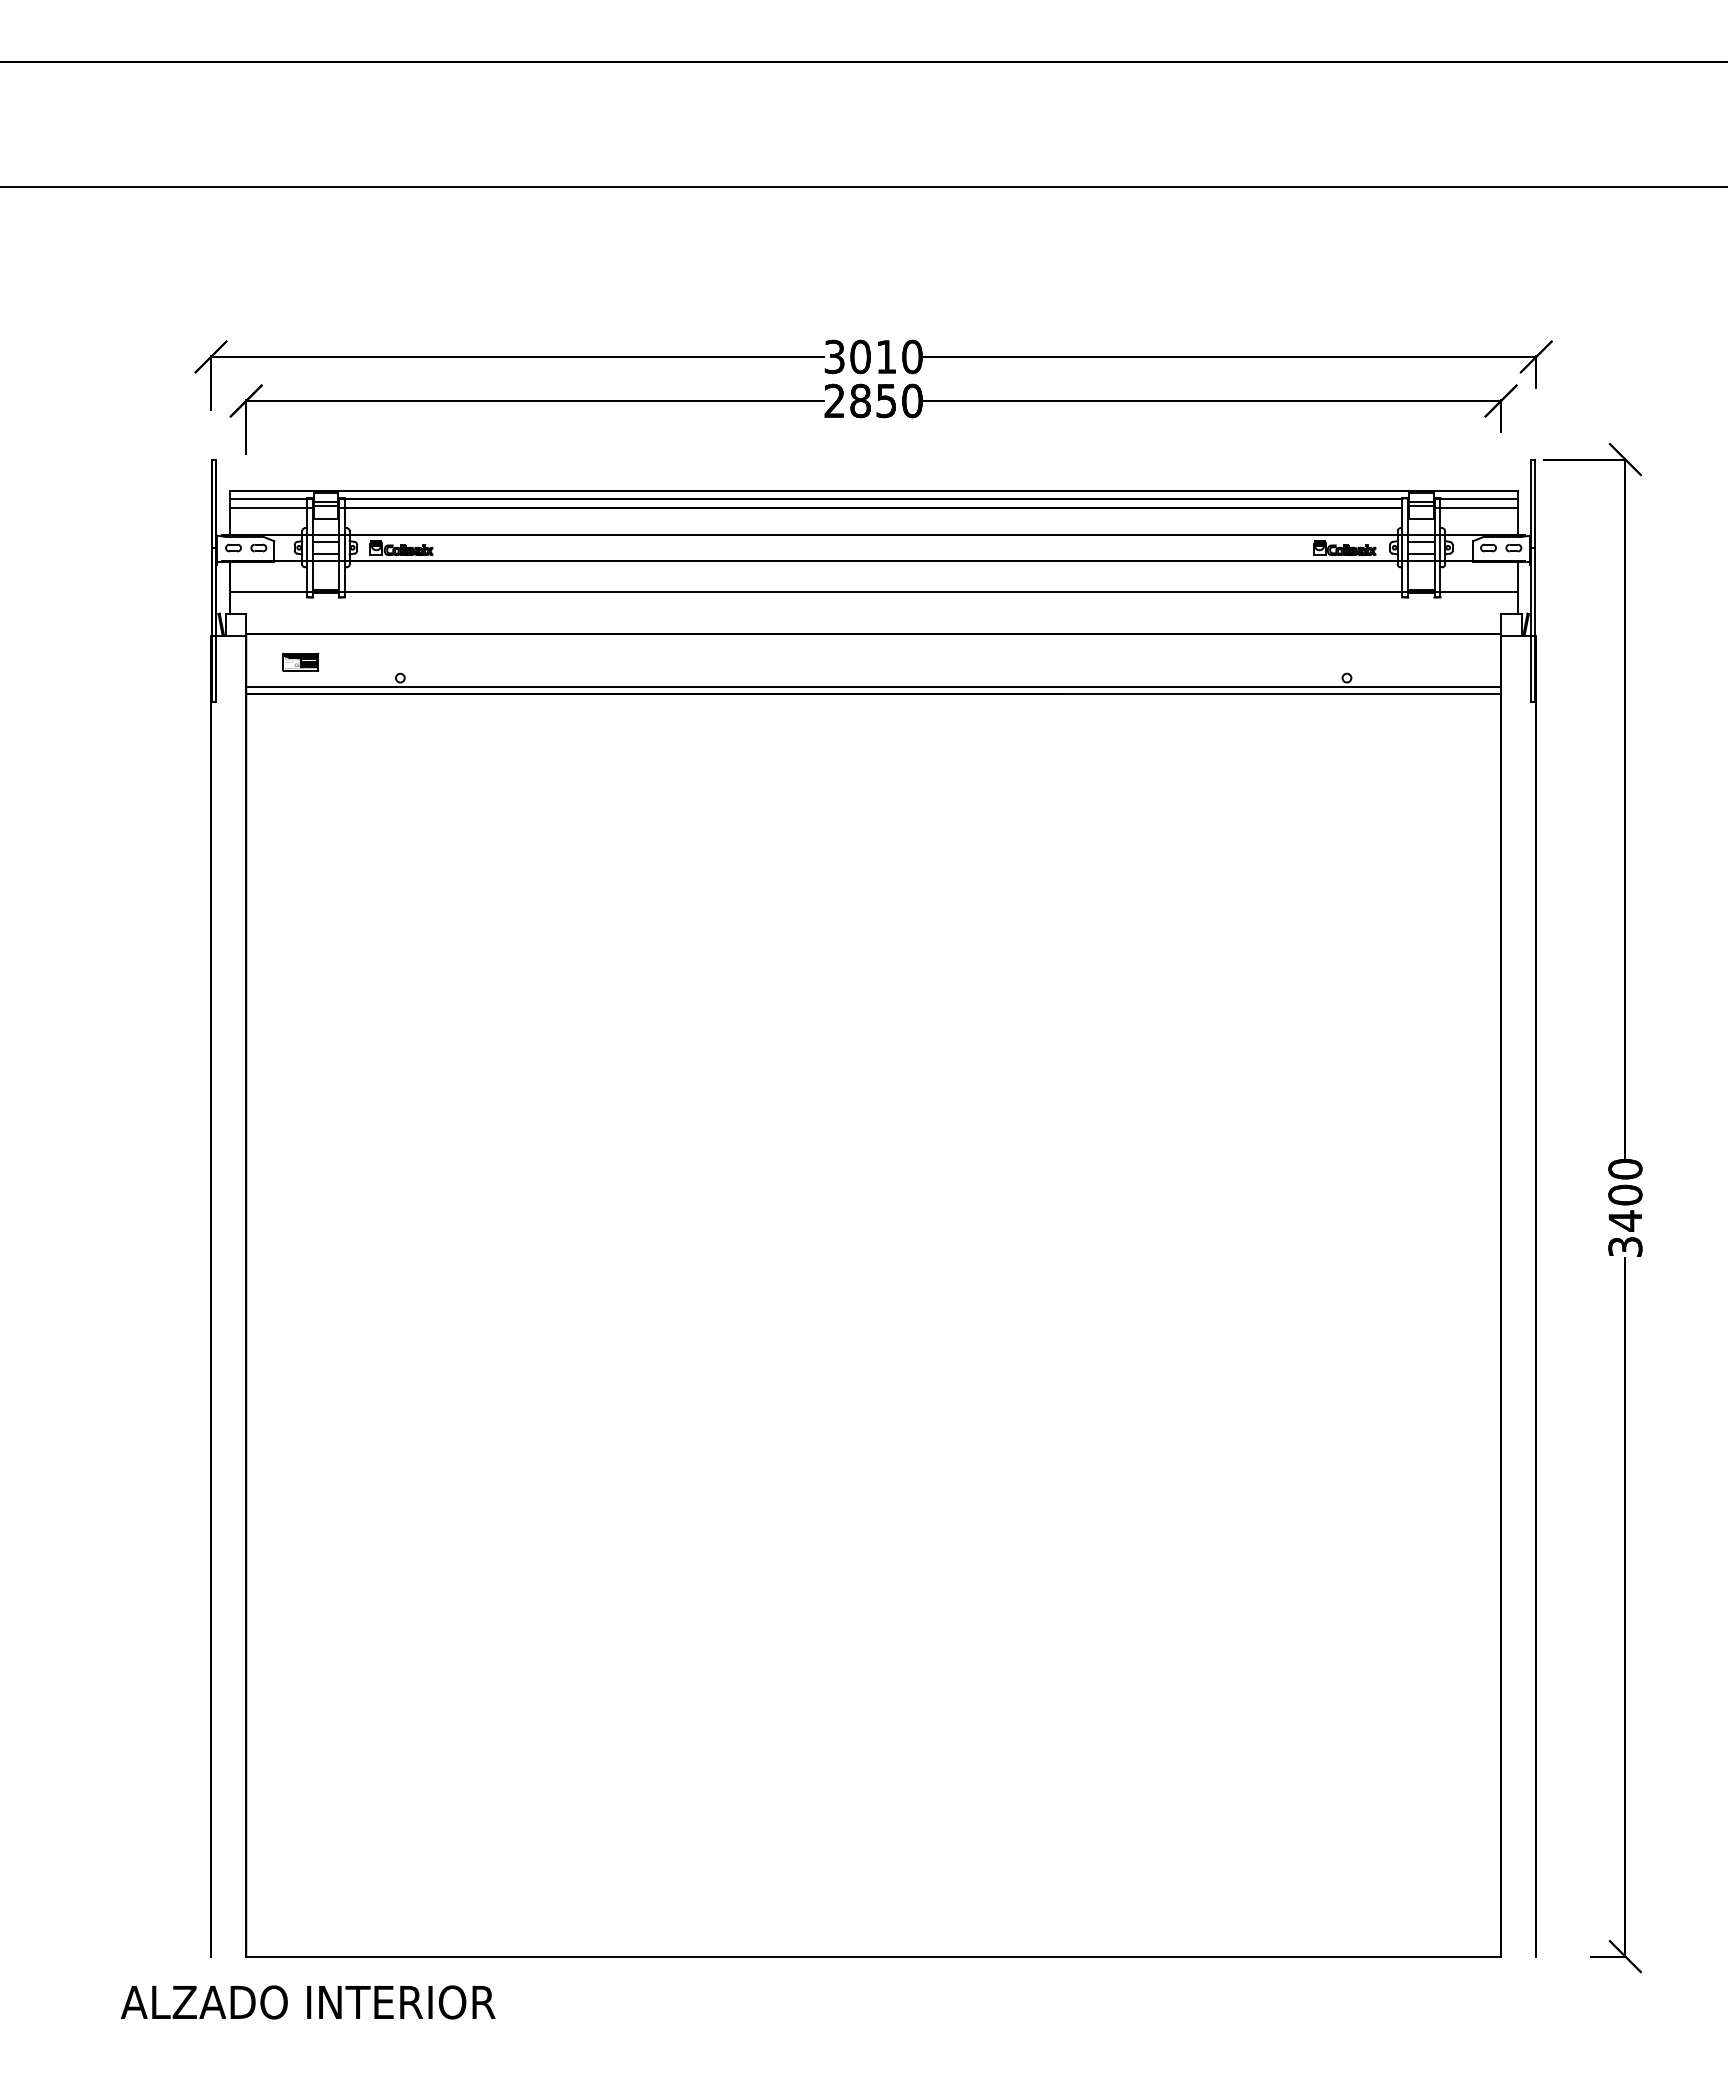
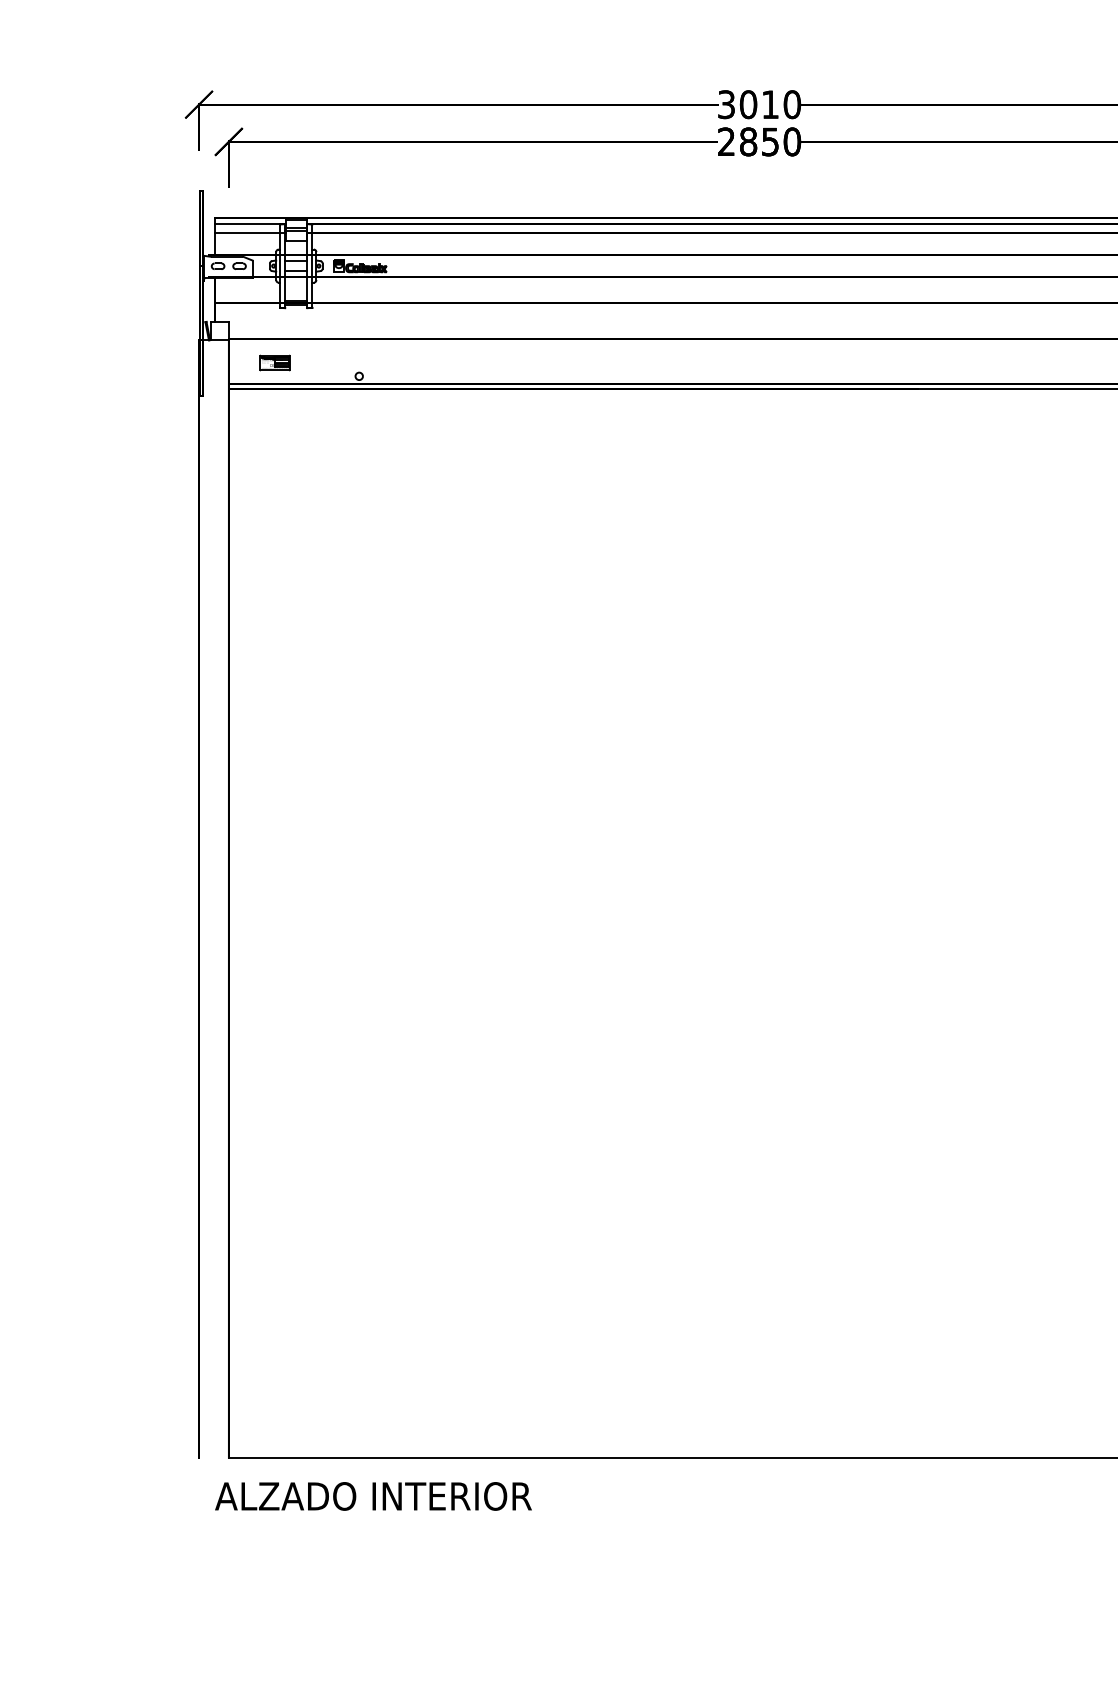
text: (307, 2002) -> (372, 1496), moved

